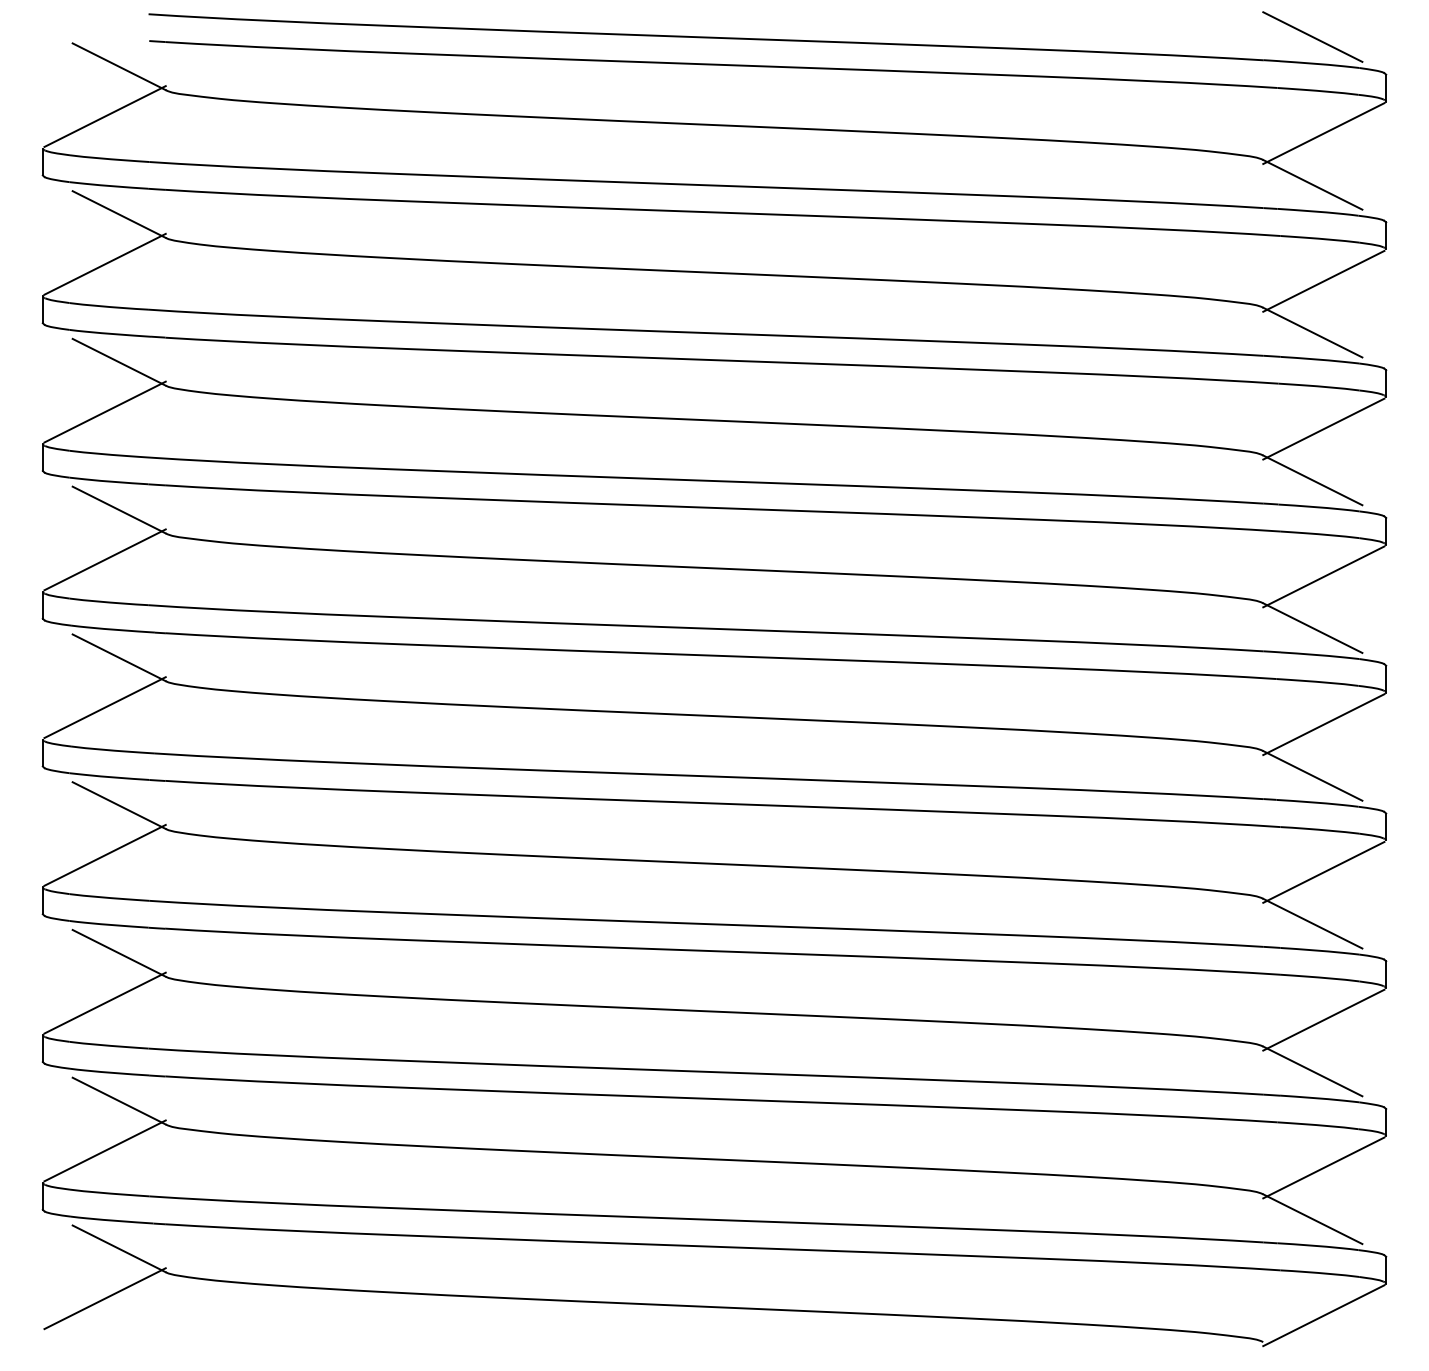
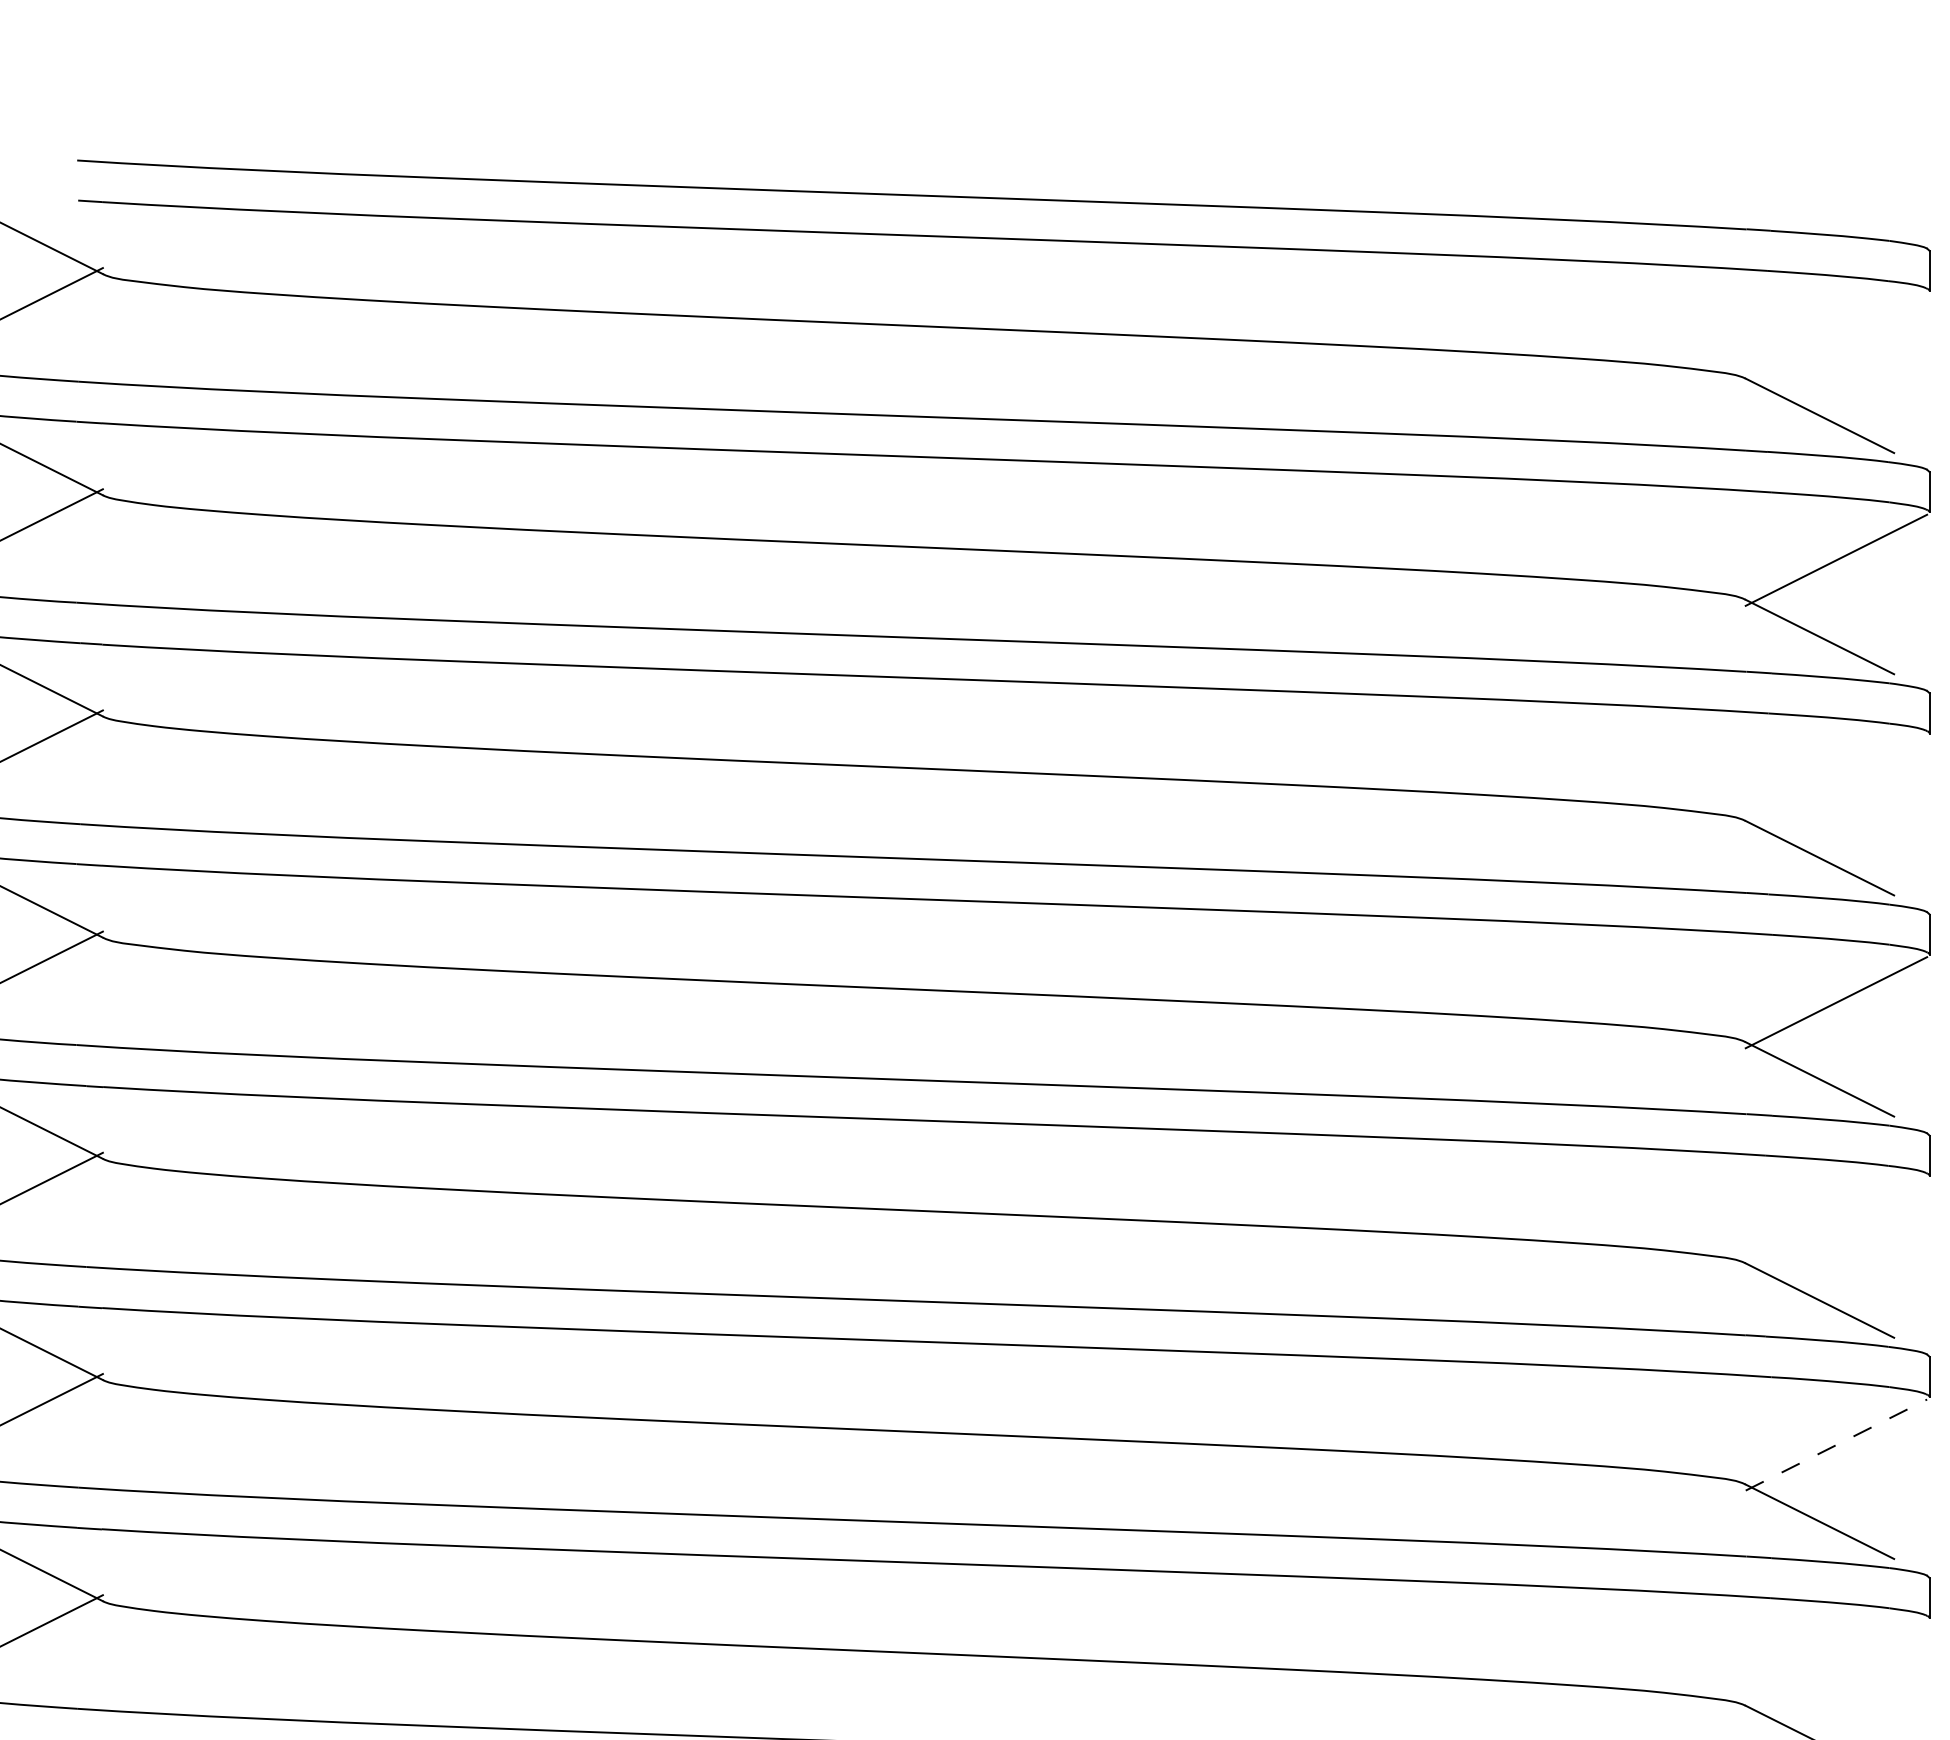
line: (1312, 36) -> (1819, 193), removed
line: (1323, 133) -> (1835, 338), removed
line: (1323, 428) -> (1835, 780), removed
line: (1323, 724) -> (1835, 1223), removed
line: (1323, 872) -> (1835, 1445), solid -> dashed
line: (1323, 1019) -> (1835, 1665), removed

